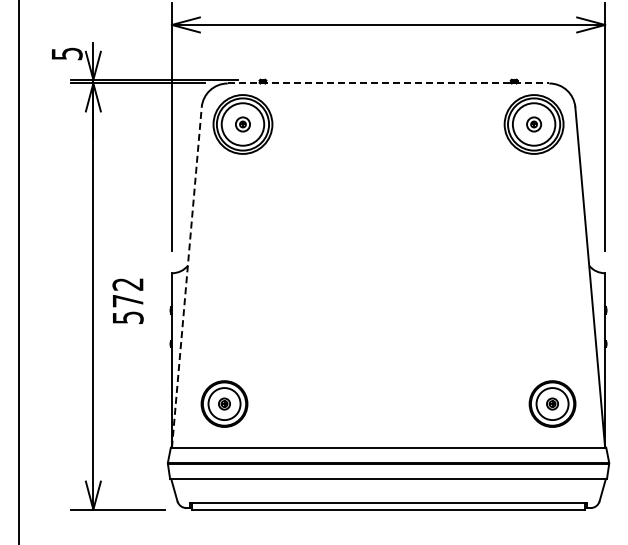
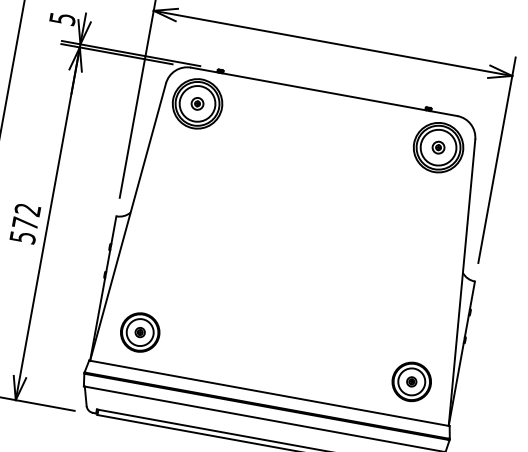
line: (388, 83) -> (324, 91), dashed -> solid
line: (186, 277) -> (127, 222), dashed -> solid
text: (127, 300) -> (24, 223), moved

